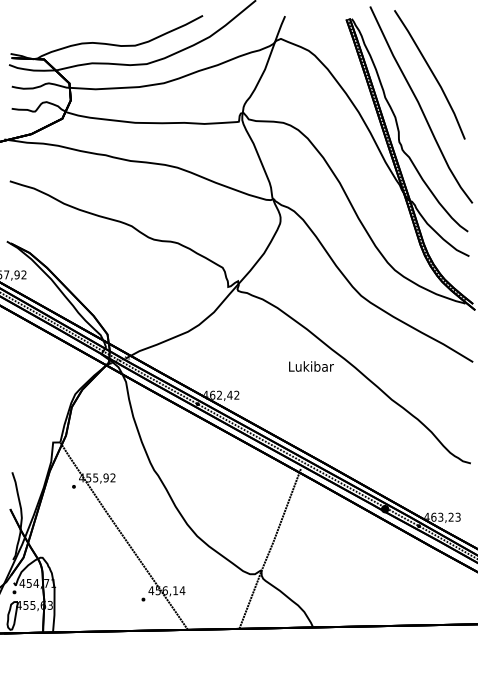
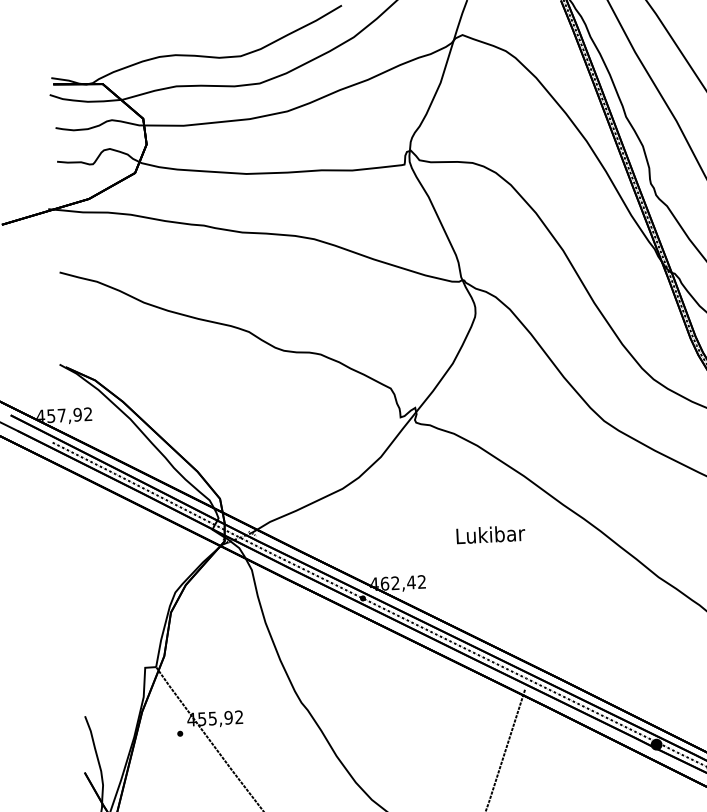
text: (311, 366) -> (490, 534), moved

